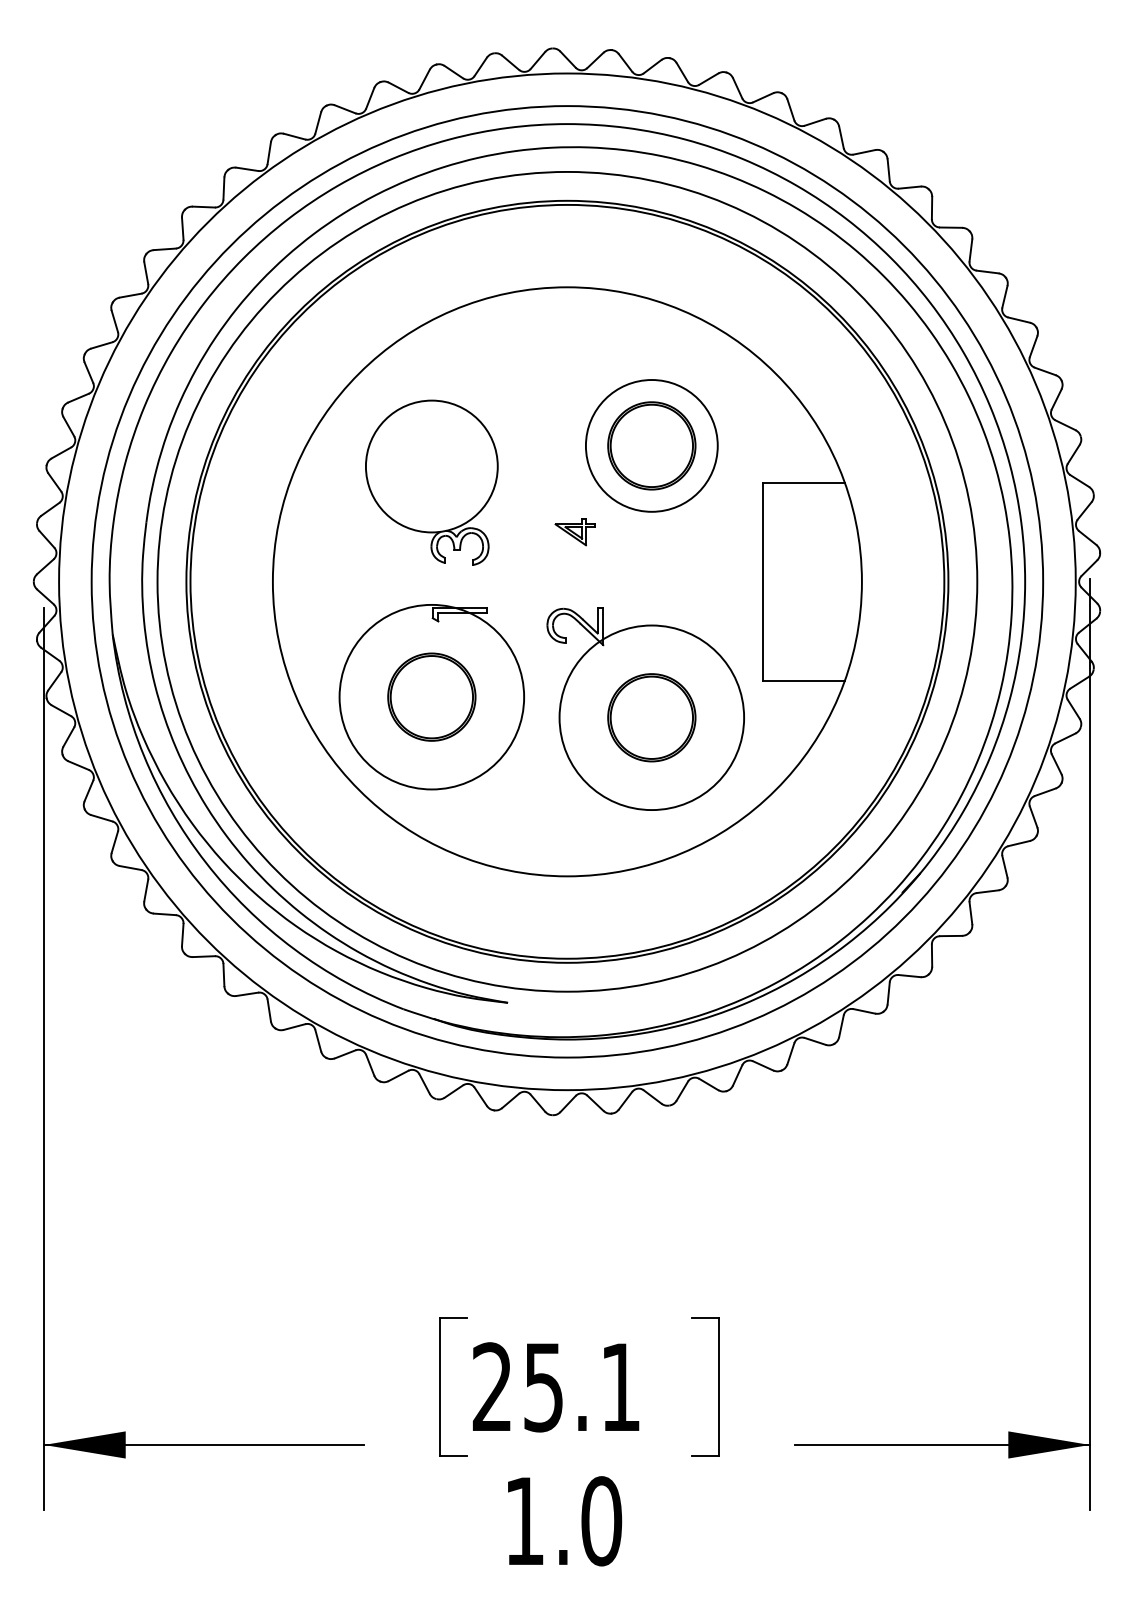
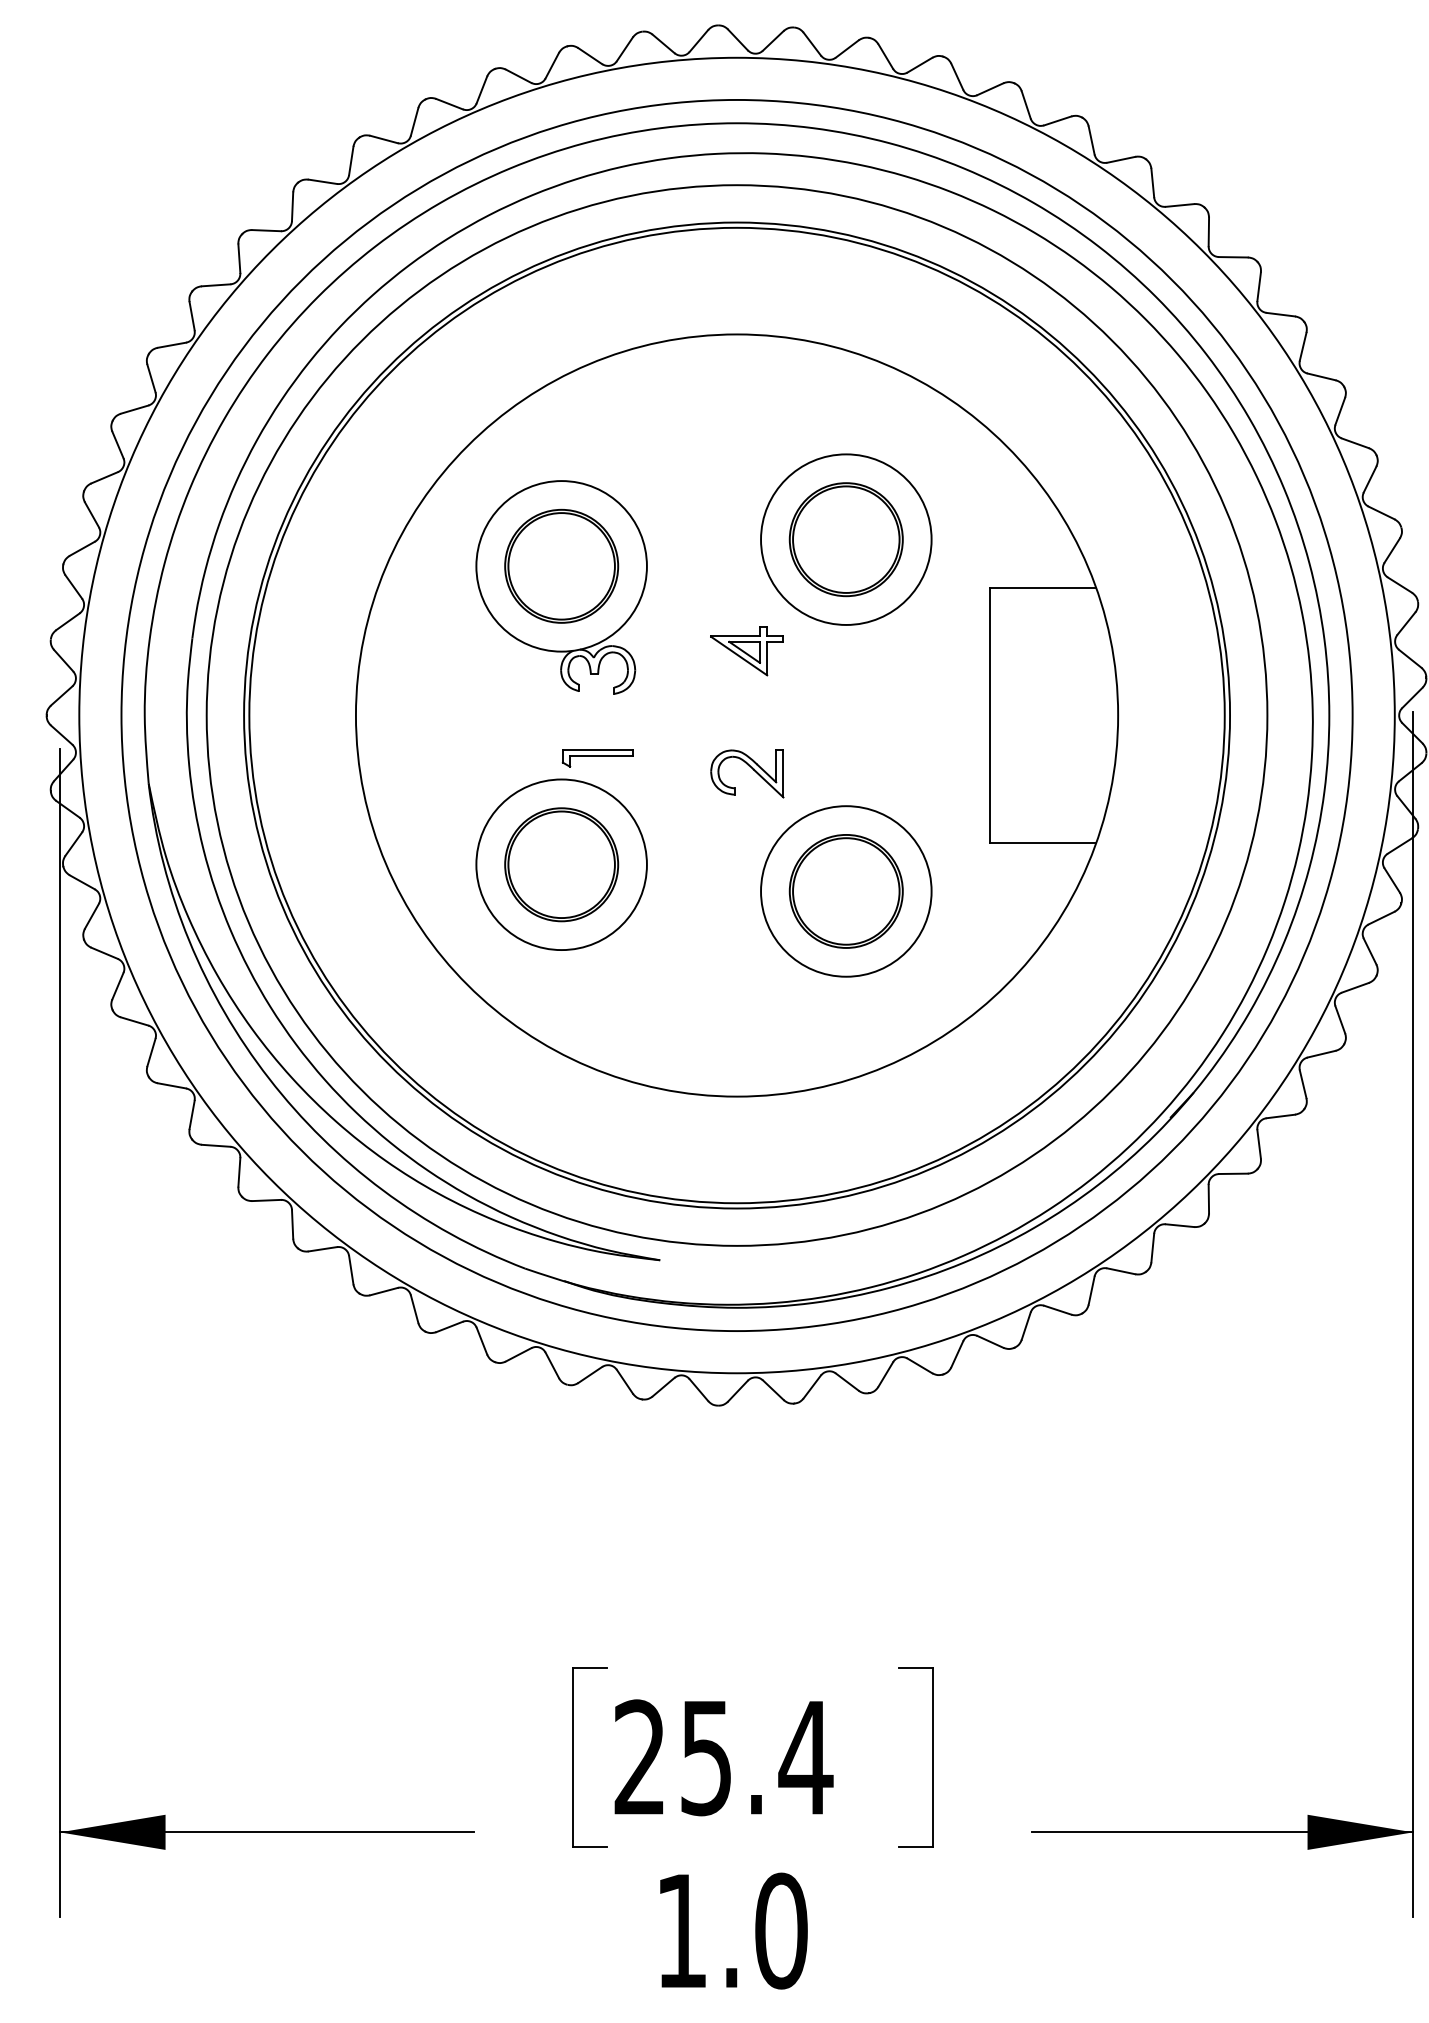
part: (431, 466) -> (561, 566), added
part: (574, 532) -> (746, 651), size x1.43
circle: (431, 697) -> (561, 865), size x0.71
circle: (651, 717) -> (845, 891), size x0.71
text: (620, 1386) -> (805, 1756), 25.1 -> 25.4

